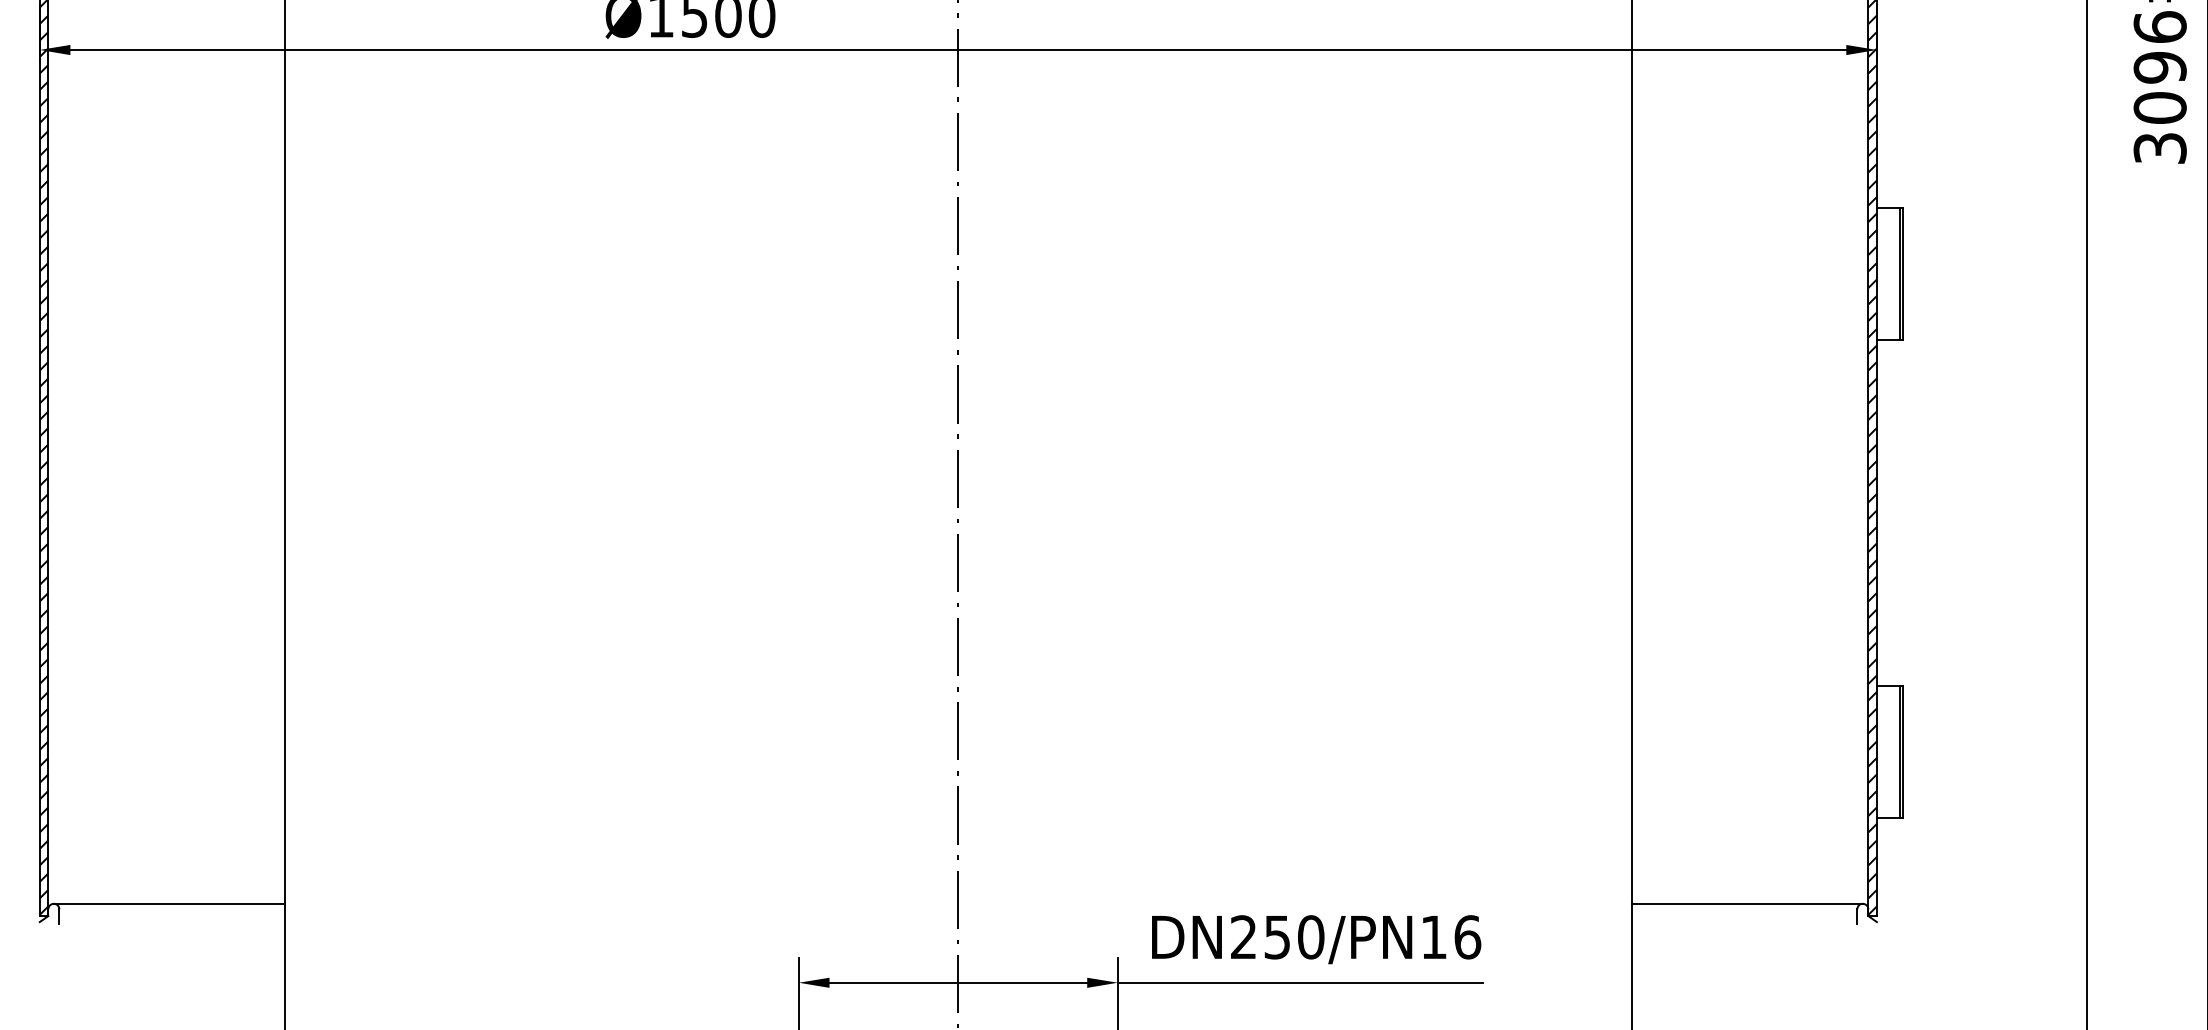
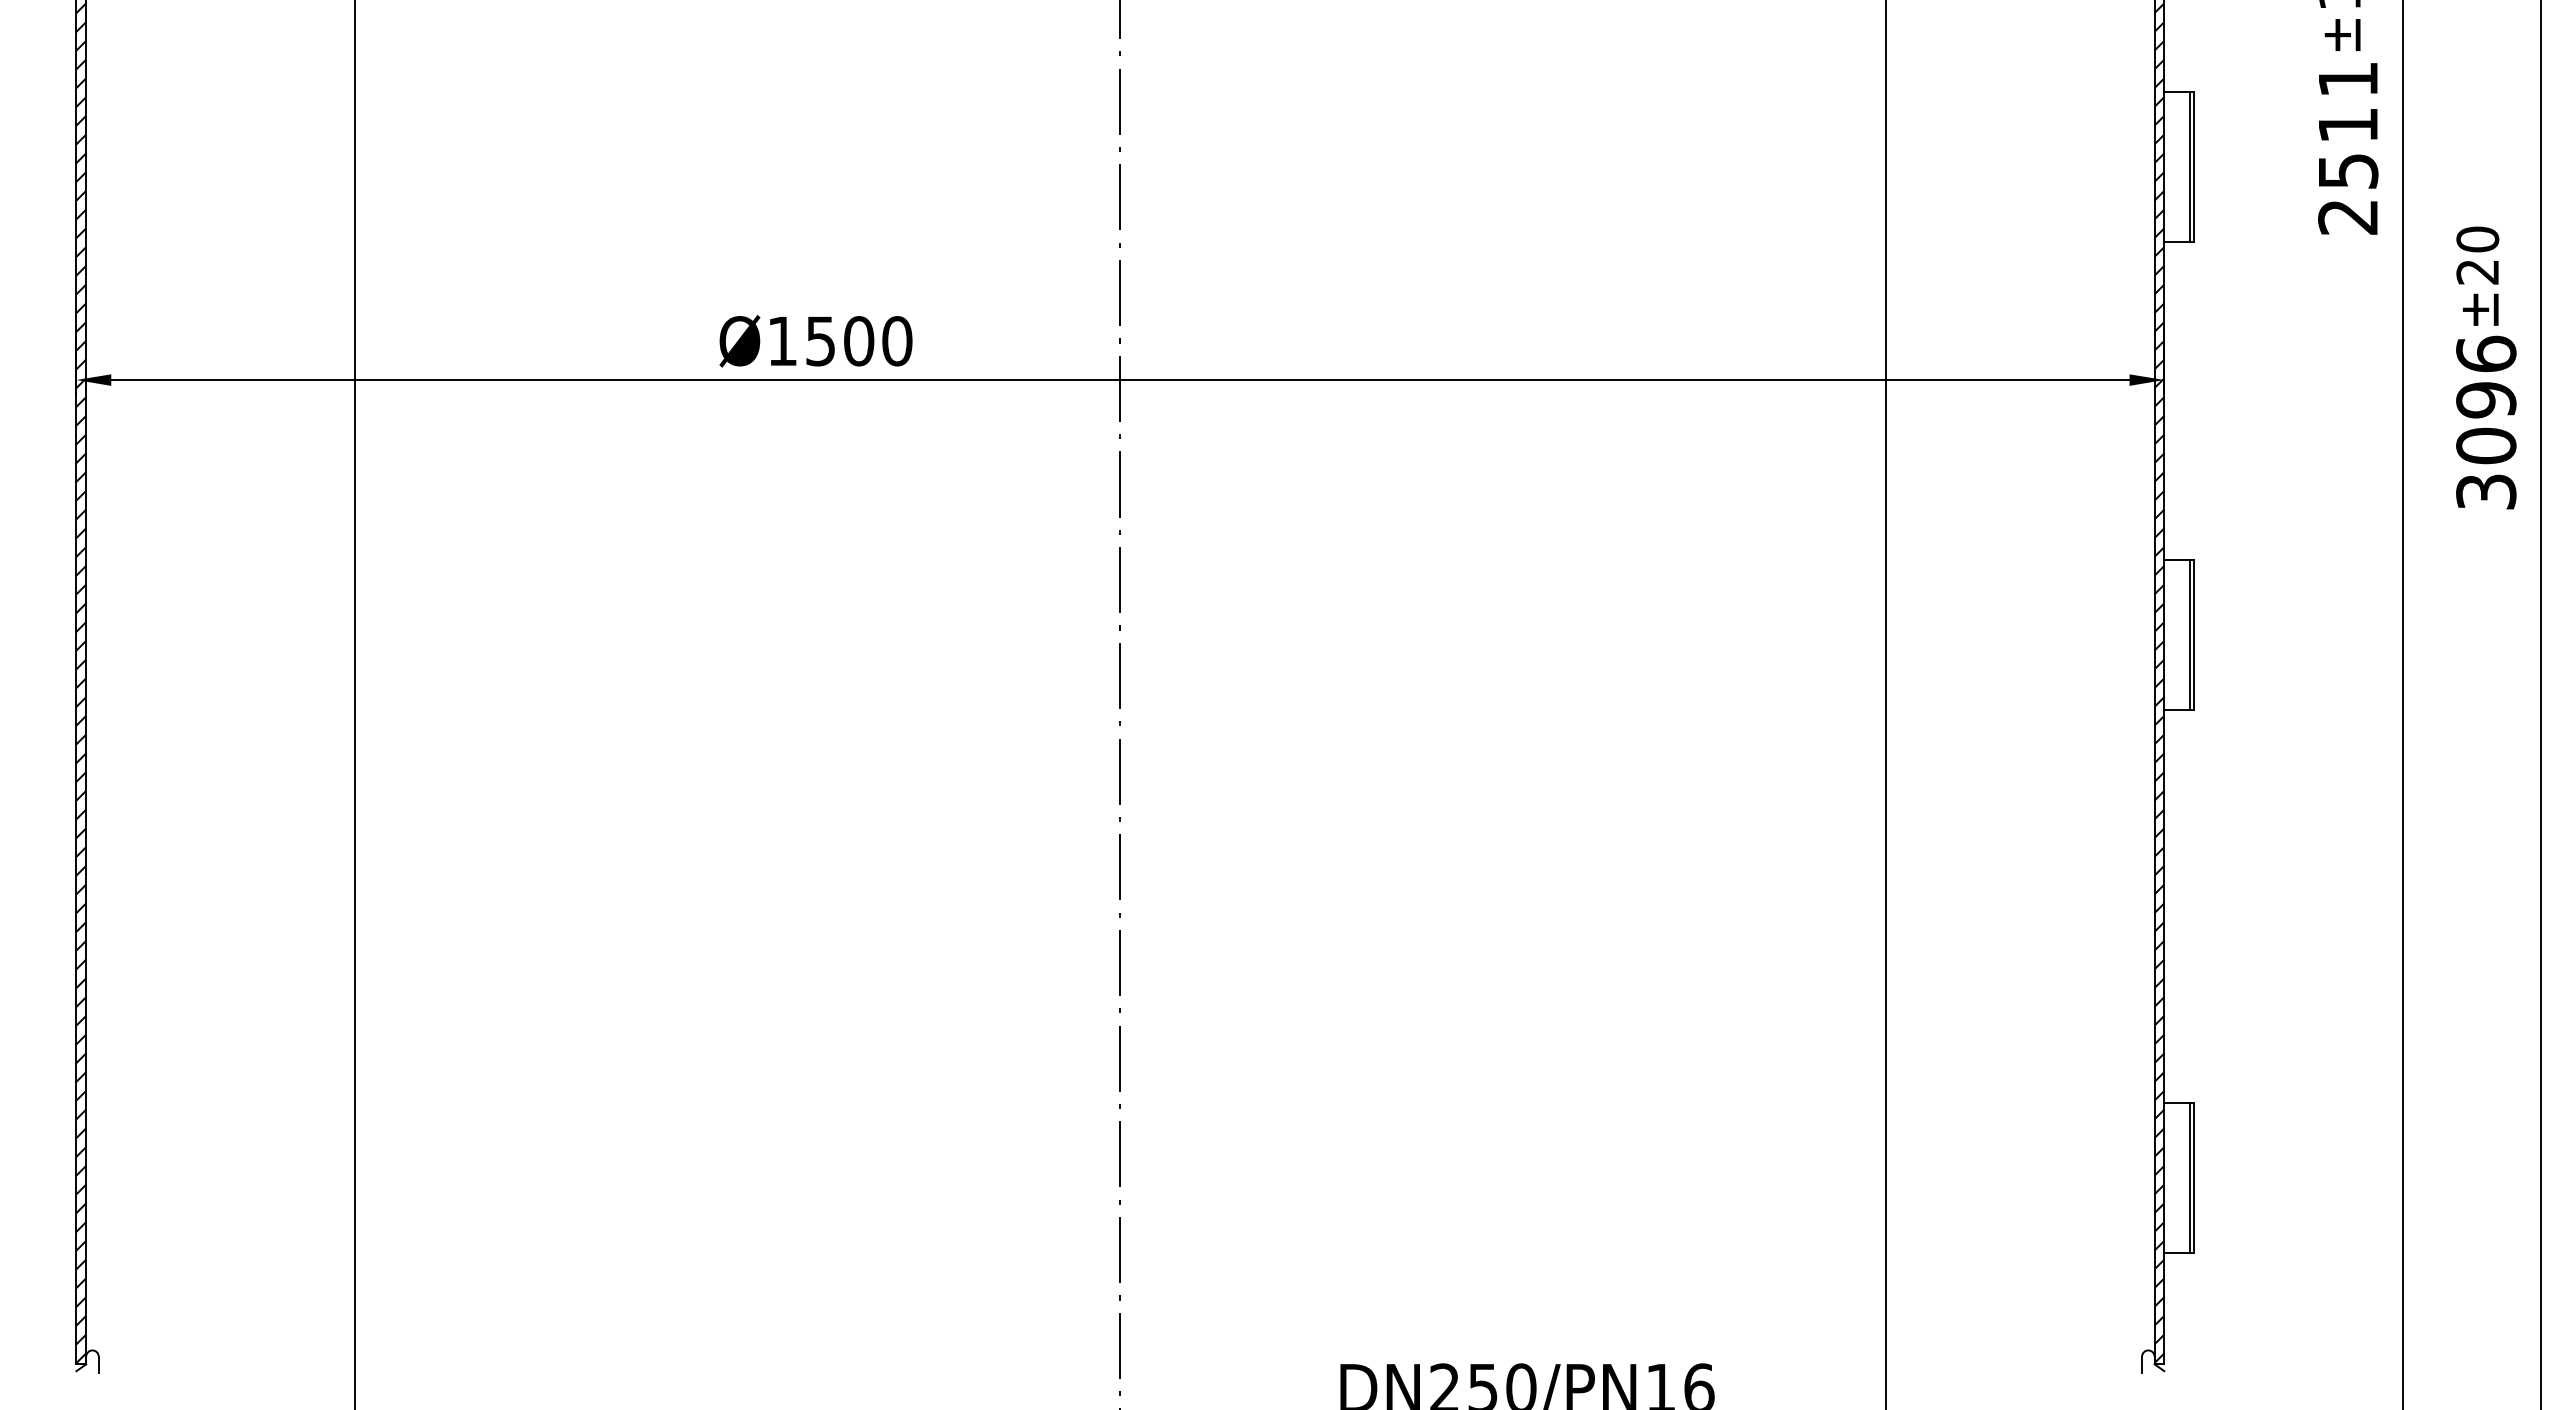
line: (169, 903) -> (223, 1350), removed
line: (1746, 903) -> (2016, 1350), removed

